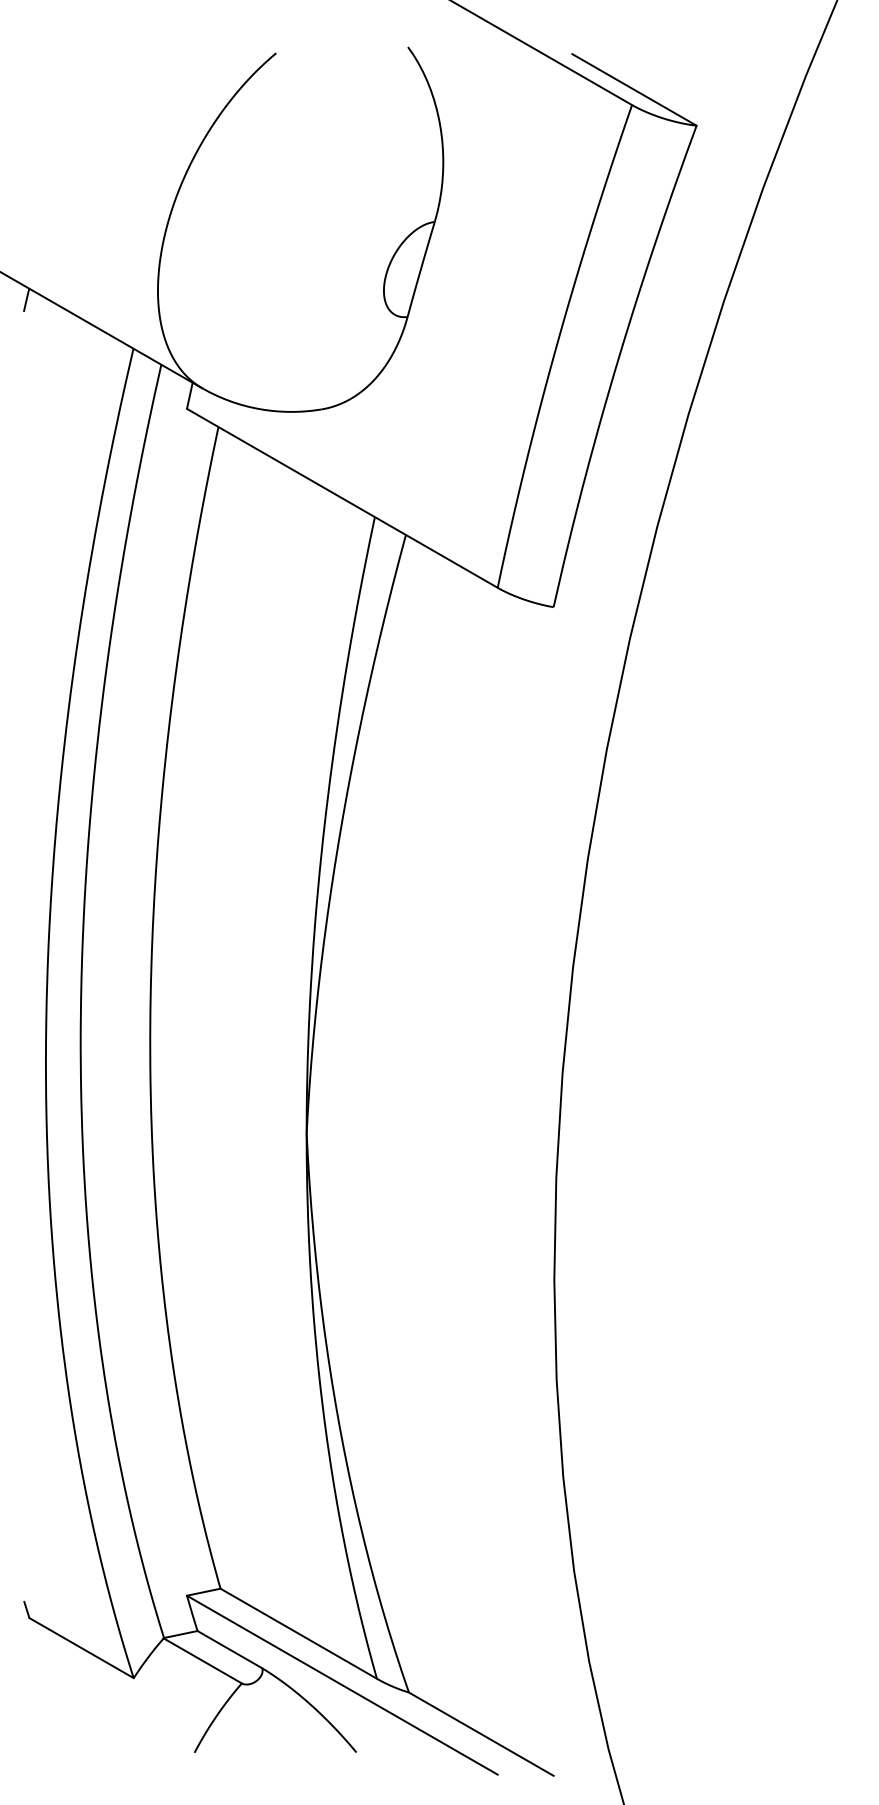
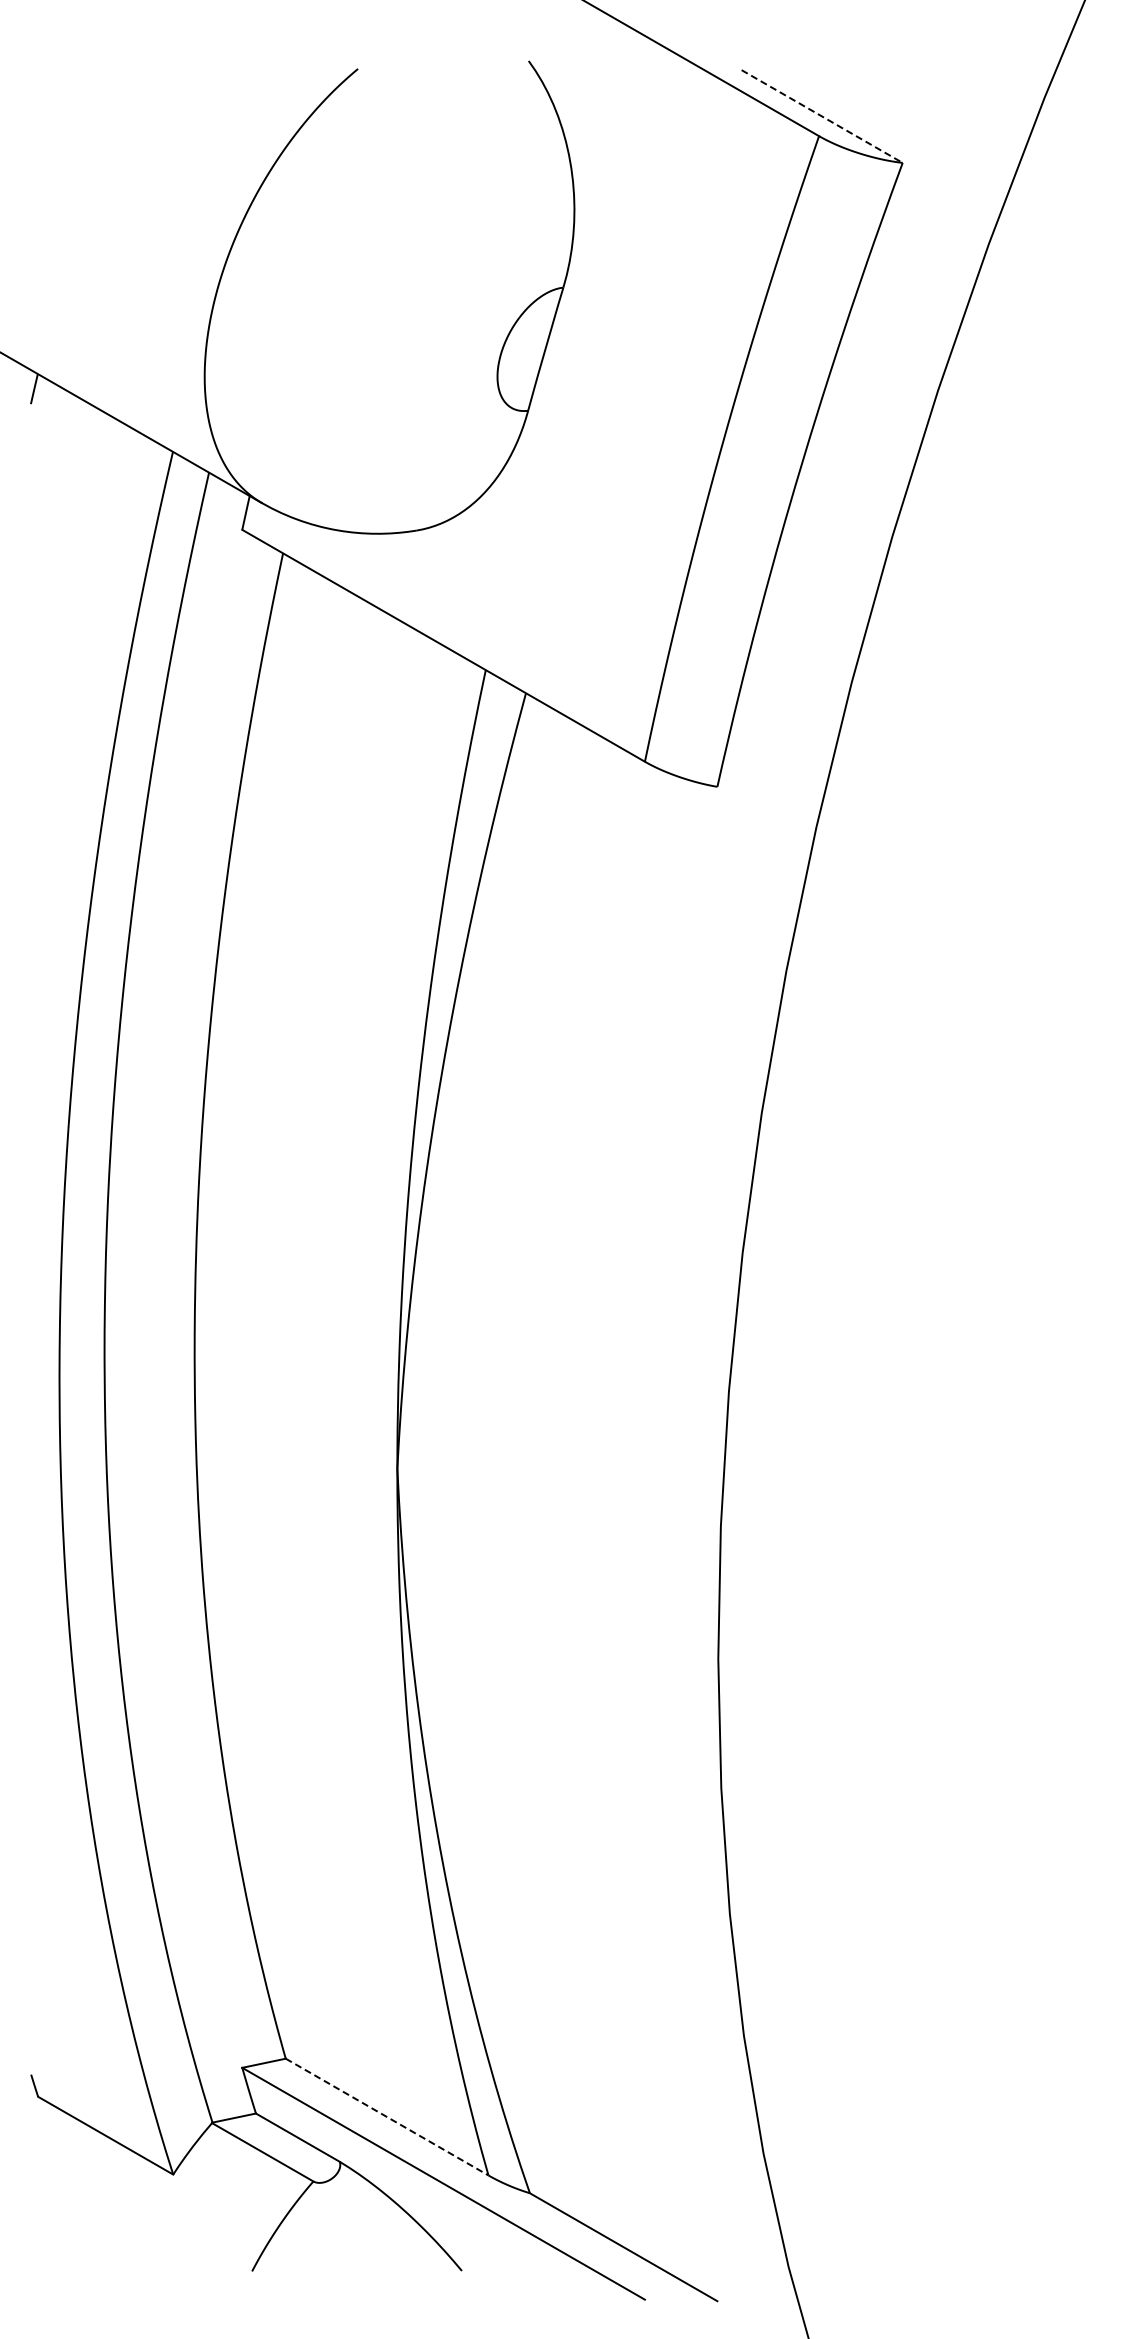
line: (634, 89) -> (822, 116), solid -> dashed
line: (299, 1634) -> (387, 2117), solid -> dashed

